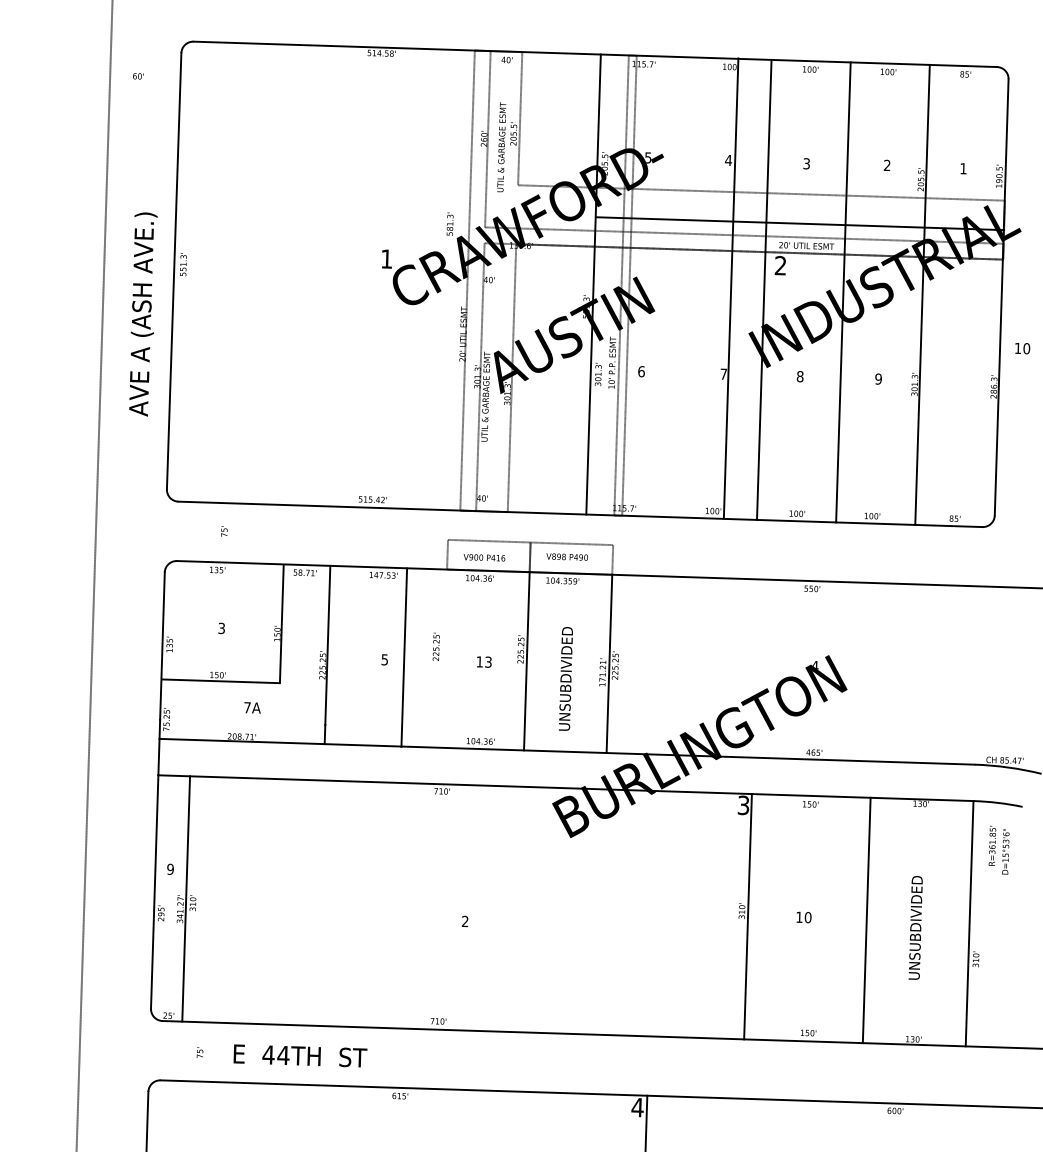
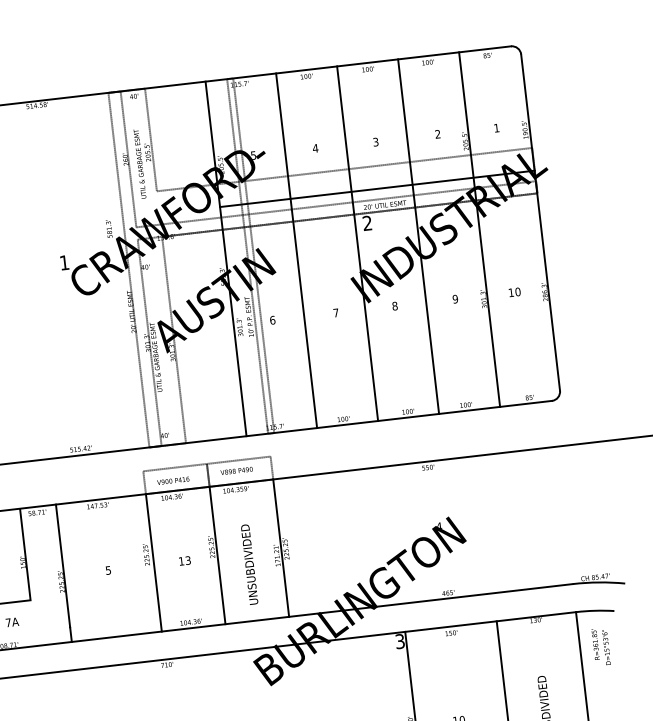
line: (730, 288) -> (296, 250), moved
text: (1022, 348) -> (514, 292), moved
line: (404, 657) -> (154, 562), moved

